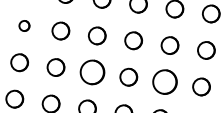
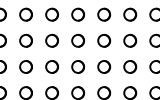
part: (23, 25) -> (25, 40), size x1.67
circle: (91, 71) -> (77, 66), size x0.71
part: (165, 81) -> (130, 66), size x0.71

